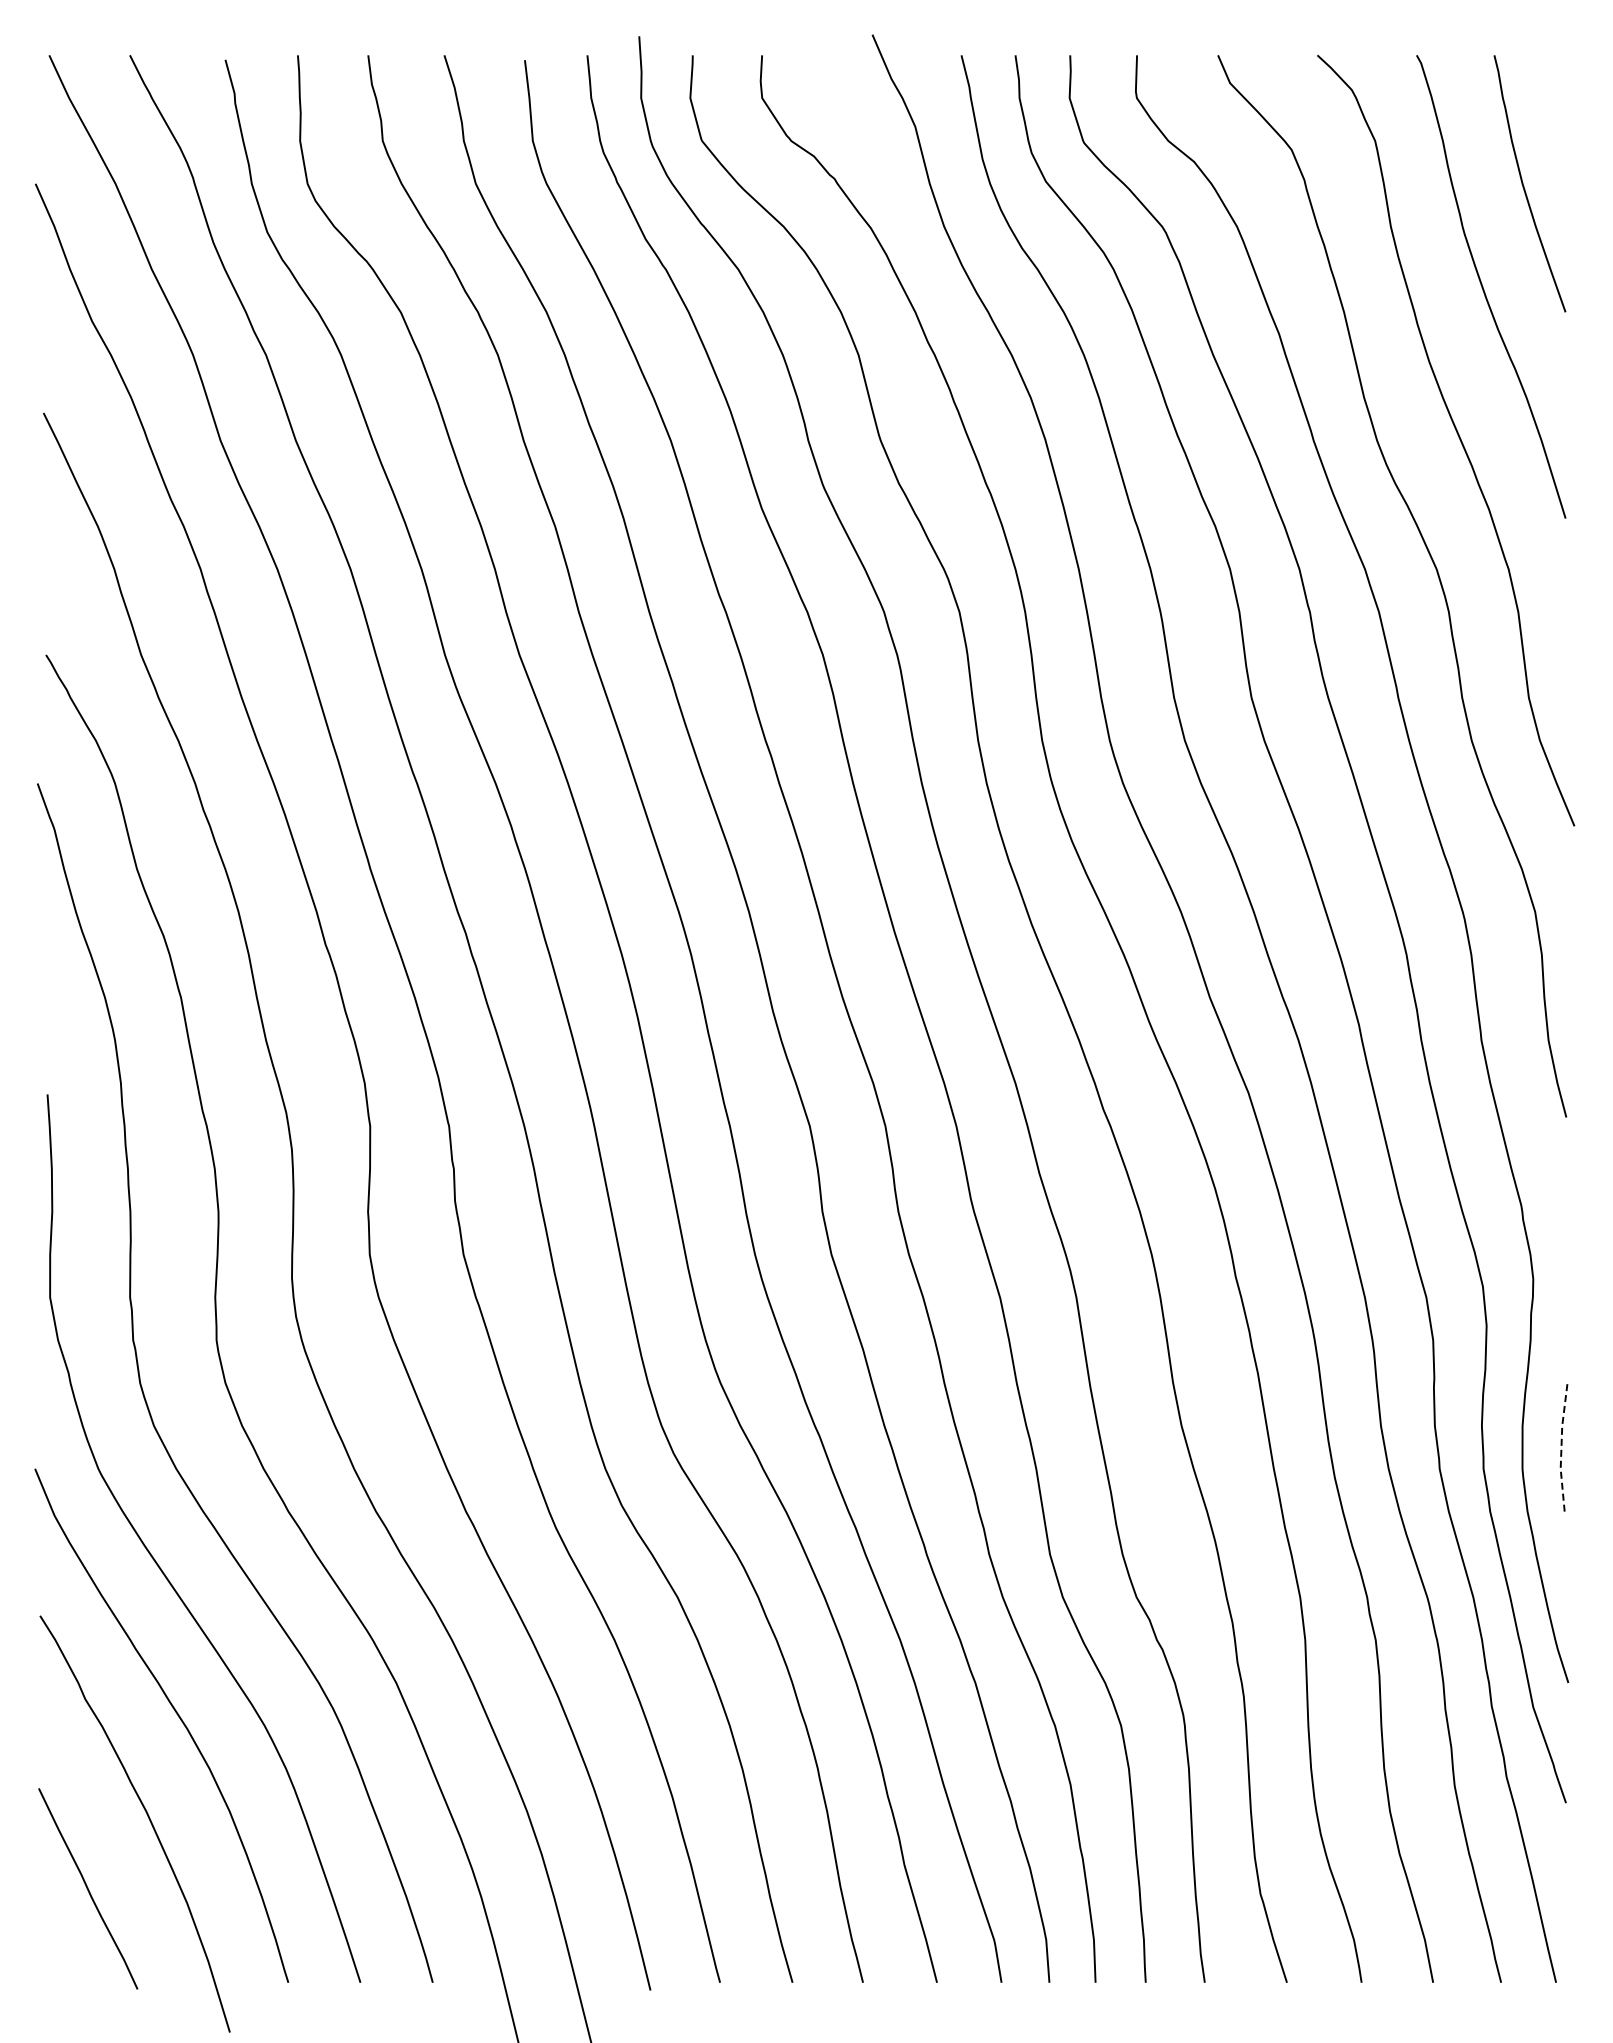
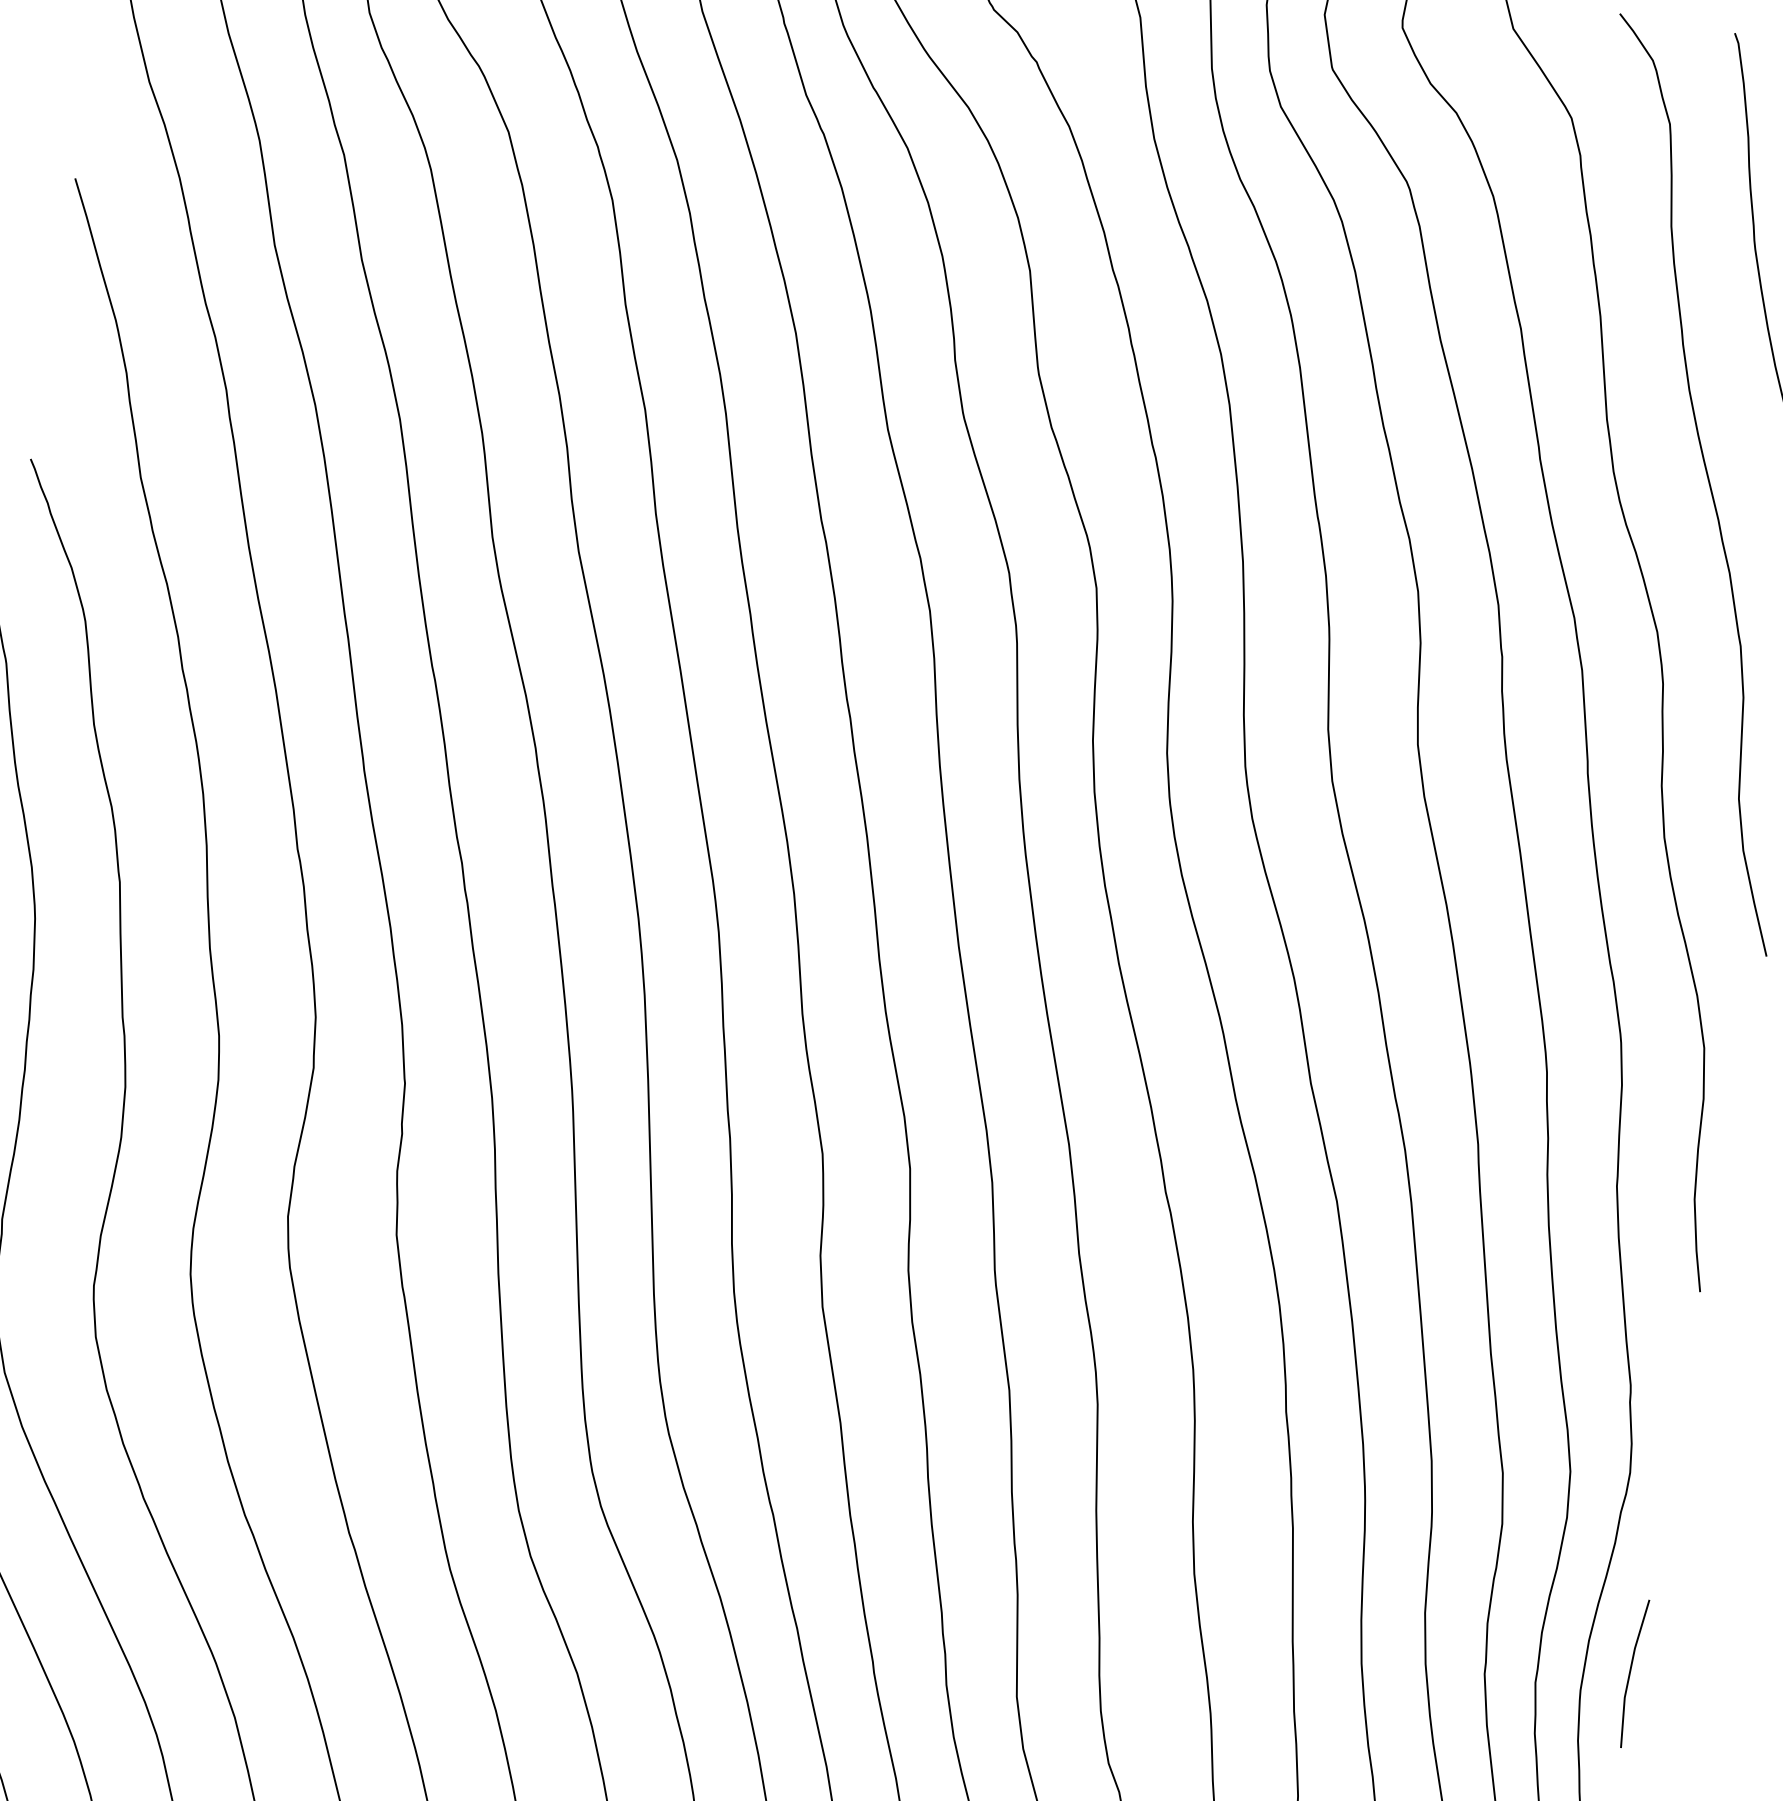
line: (1561, 1446) -> (1630, 1672), dashed -> solid

